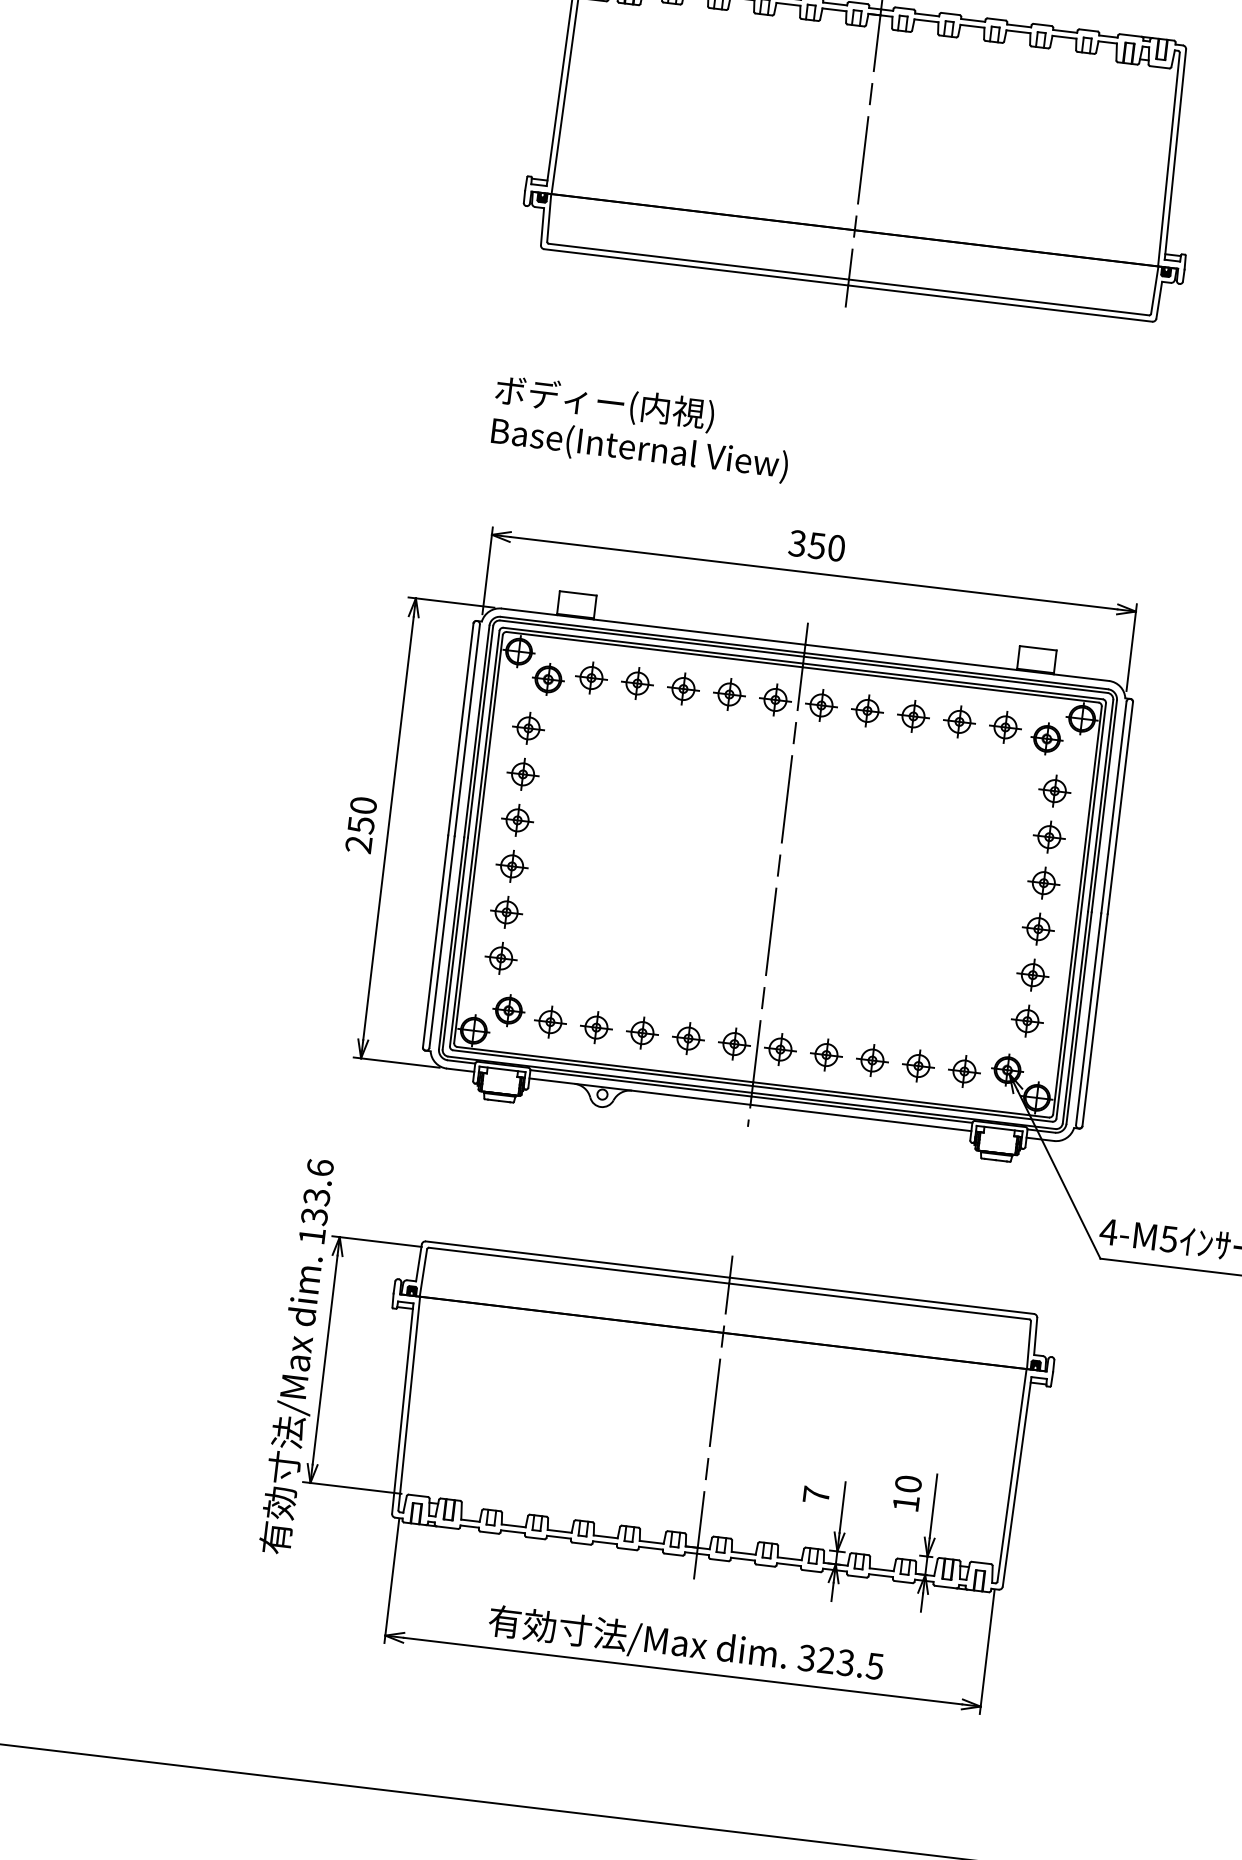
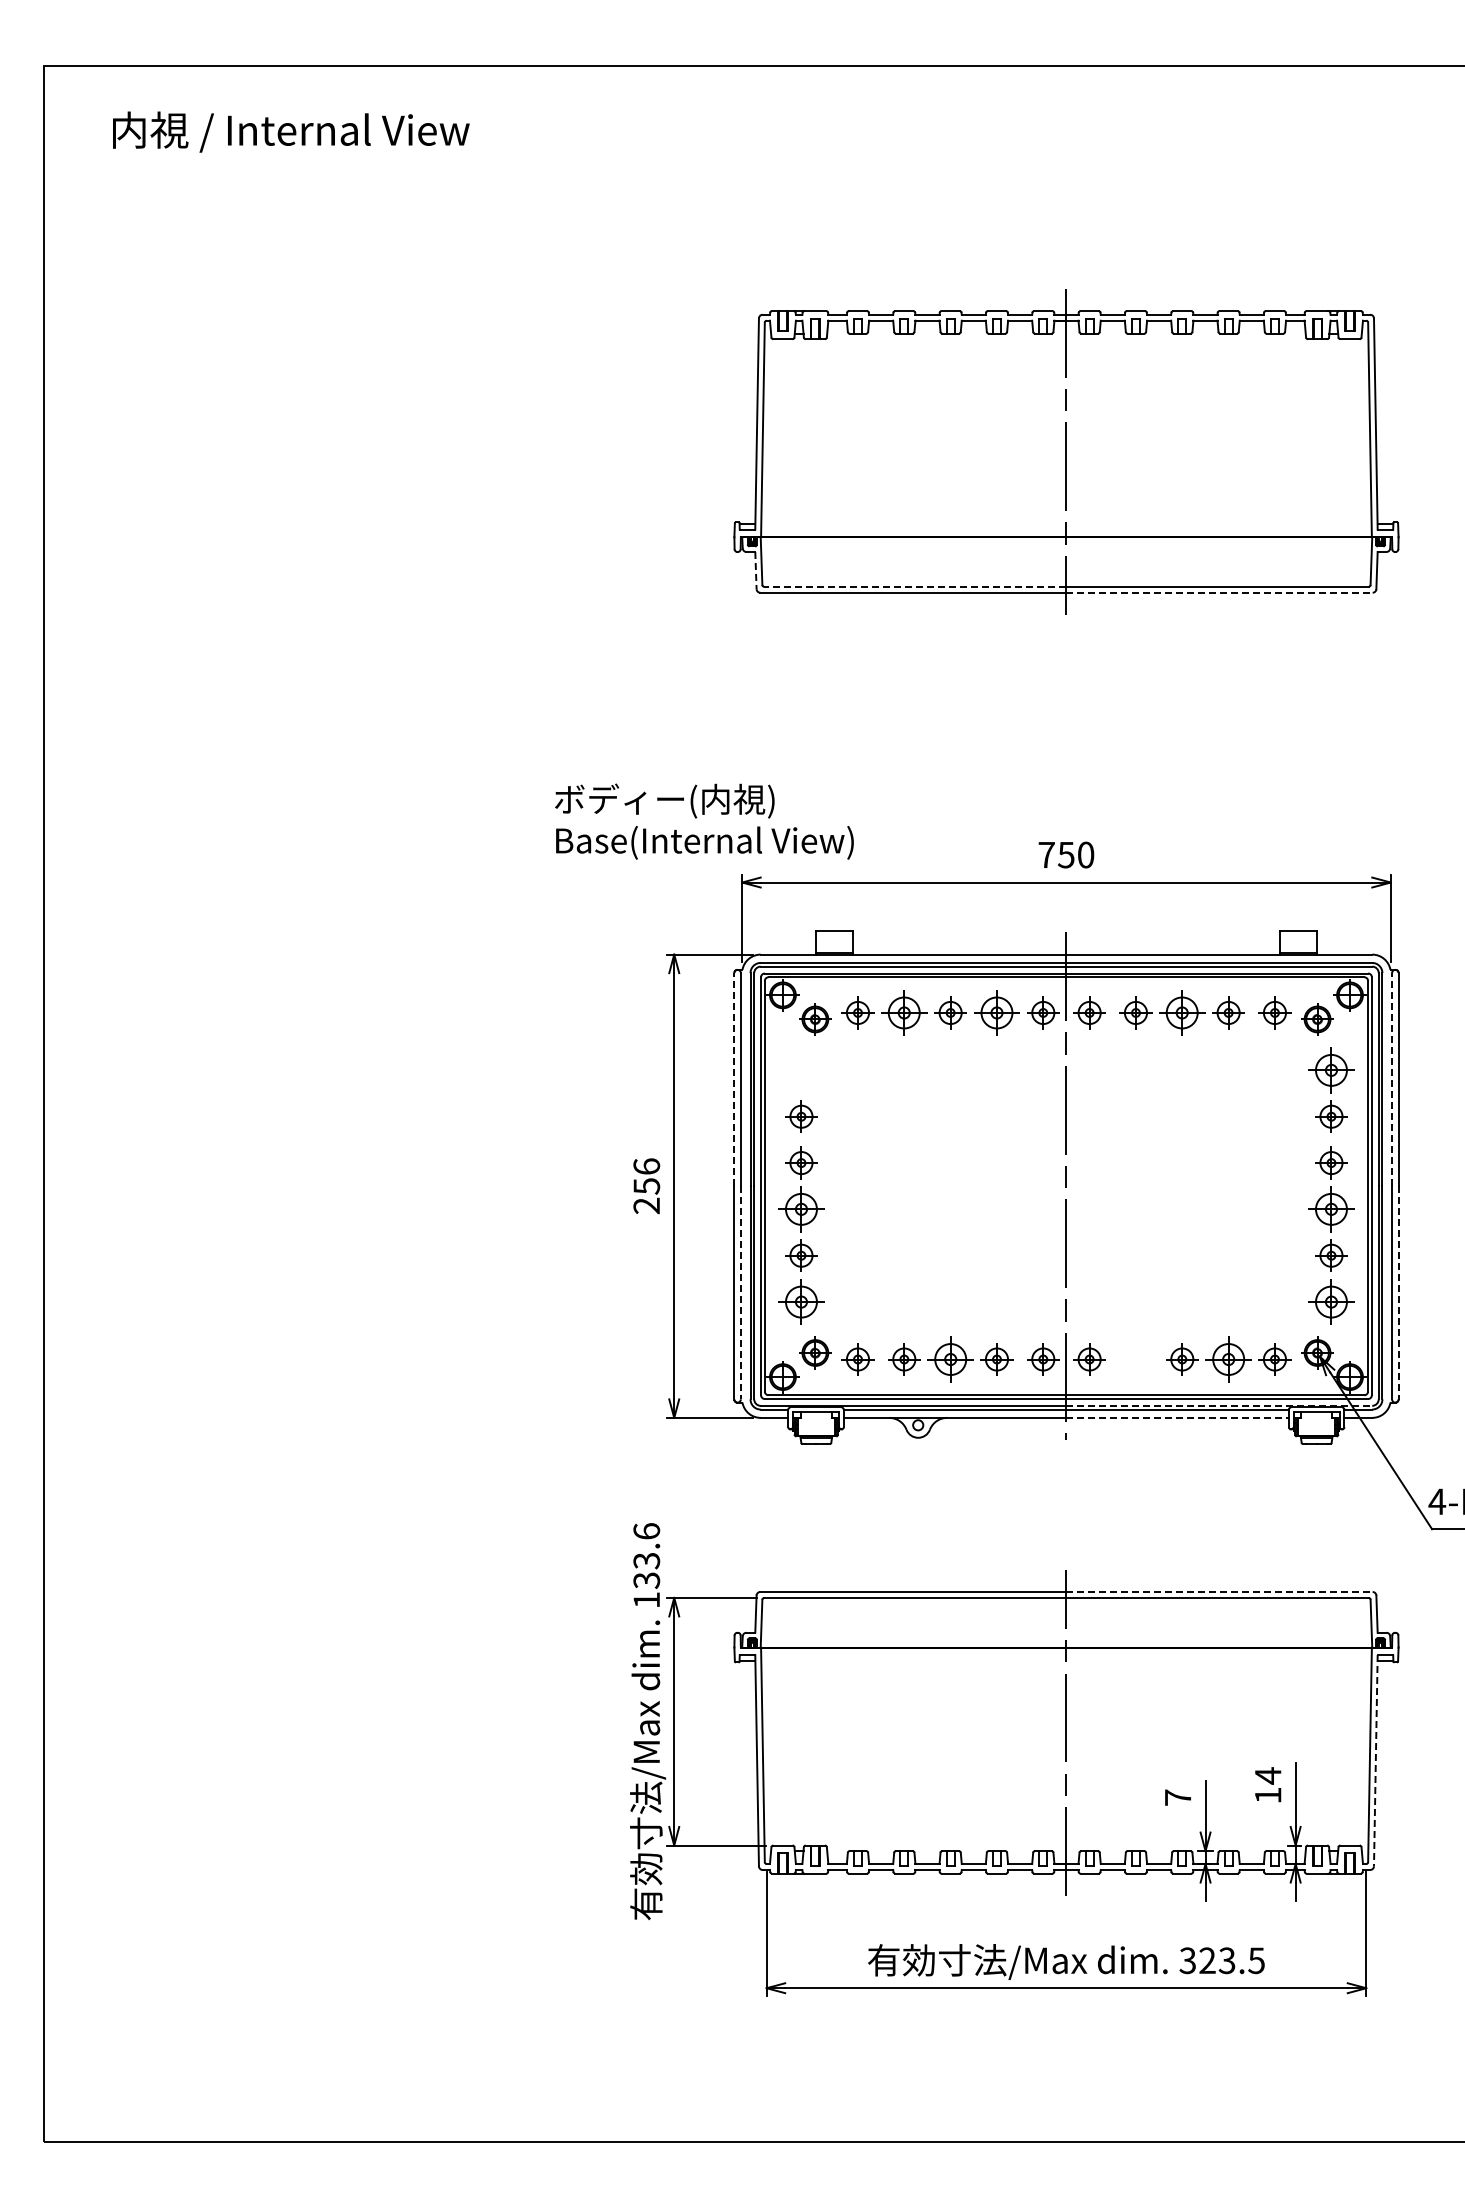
line: (542, 226) -> (755, 570), solid -> dashed
line: (698, 261) -> (914, 586), solid -> dashed
line: (1001, 303) -> (1220, 592), solid -> dashed
text: (641, 428) -> (704, 821), moved
text: (797, 543) -> (1046, 854), 350 -> 750
part: (637, 683) -> (904, 1012), size x1.4
part: (729, 693) -> (996, 1012), size x1.4
part: (913, 715) -> (1182, 1012), size x1.4
part: (528, 728) -> (801, 1070), removed
line: (460, 729) -> (734, 1079), solid -> dashed
part: (1054, 791) -> (1331, 1070), size x1.4
text: (363, 805) -> (646, 1166), 250 -> 256
line: (1114, 807) -> (1392, 1079), solid -> dashed
part: (512, 866) -> (801, 1209), size x1.4
part: (1038, 929) -> (1331, 1209), size x1.4
line: (441, 941) -> (740, 1292), solid -> dashed
part: (501, 957) -> (801, 1301), size x1.4
part: (1027, 1020) -> (1331, 1301), size x1.4
line: (1094, 1020) -> (1398, 1293), solid -> dashed
part: (642, 1033) -> (950, 1359), size x1.4
part: (826, 1054) -> (1135, 1359), removed
part: (918, 1066) -> (1228, 1359), size x1.4
line: (903, 1110) -> (1219, 1405), solid -> dashed
line: (861, 1117) -> (1178, 1417), solid -> dashed
line: (882, 1296) -> (1220, 1592), solid -> dashed
line: (1016, 1481) -> (1375, 1760), solid -> dashed
text: (907, 1483) -> (1267, 1775), 10 -> 14

